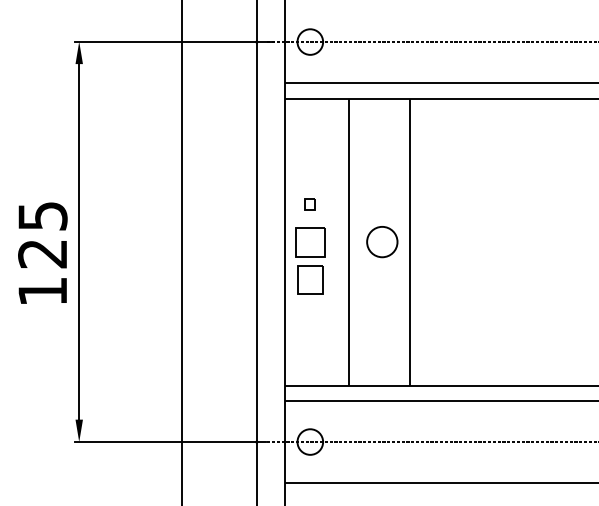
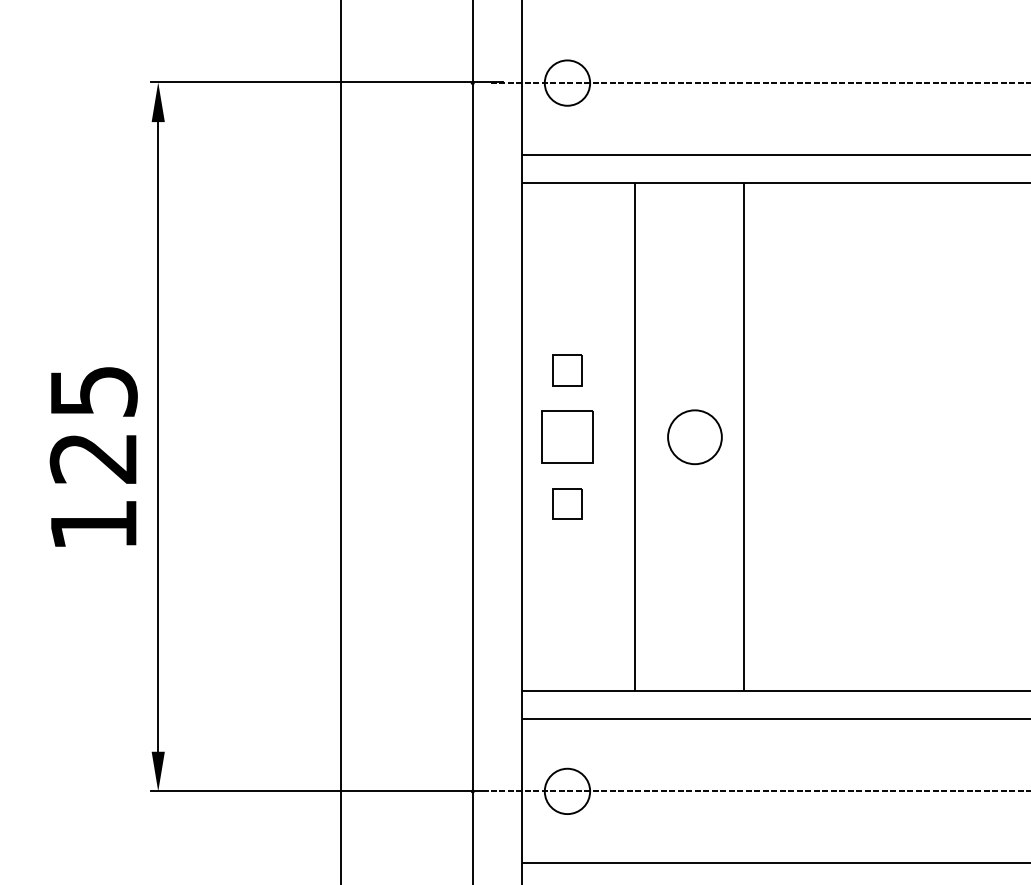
part: (309, 204) -> (566, 370), size x1.67
part: (309, 279) -> (566, 503), size x0.62

